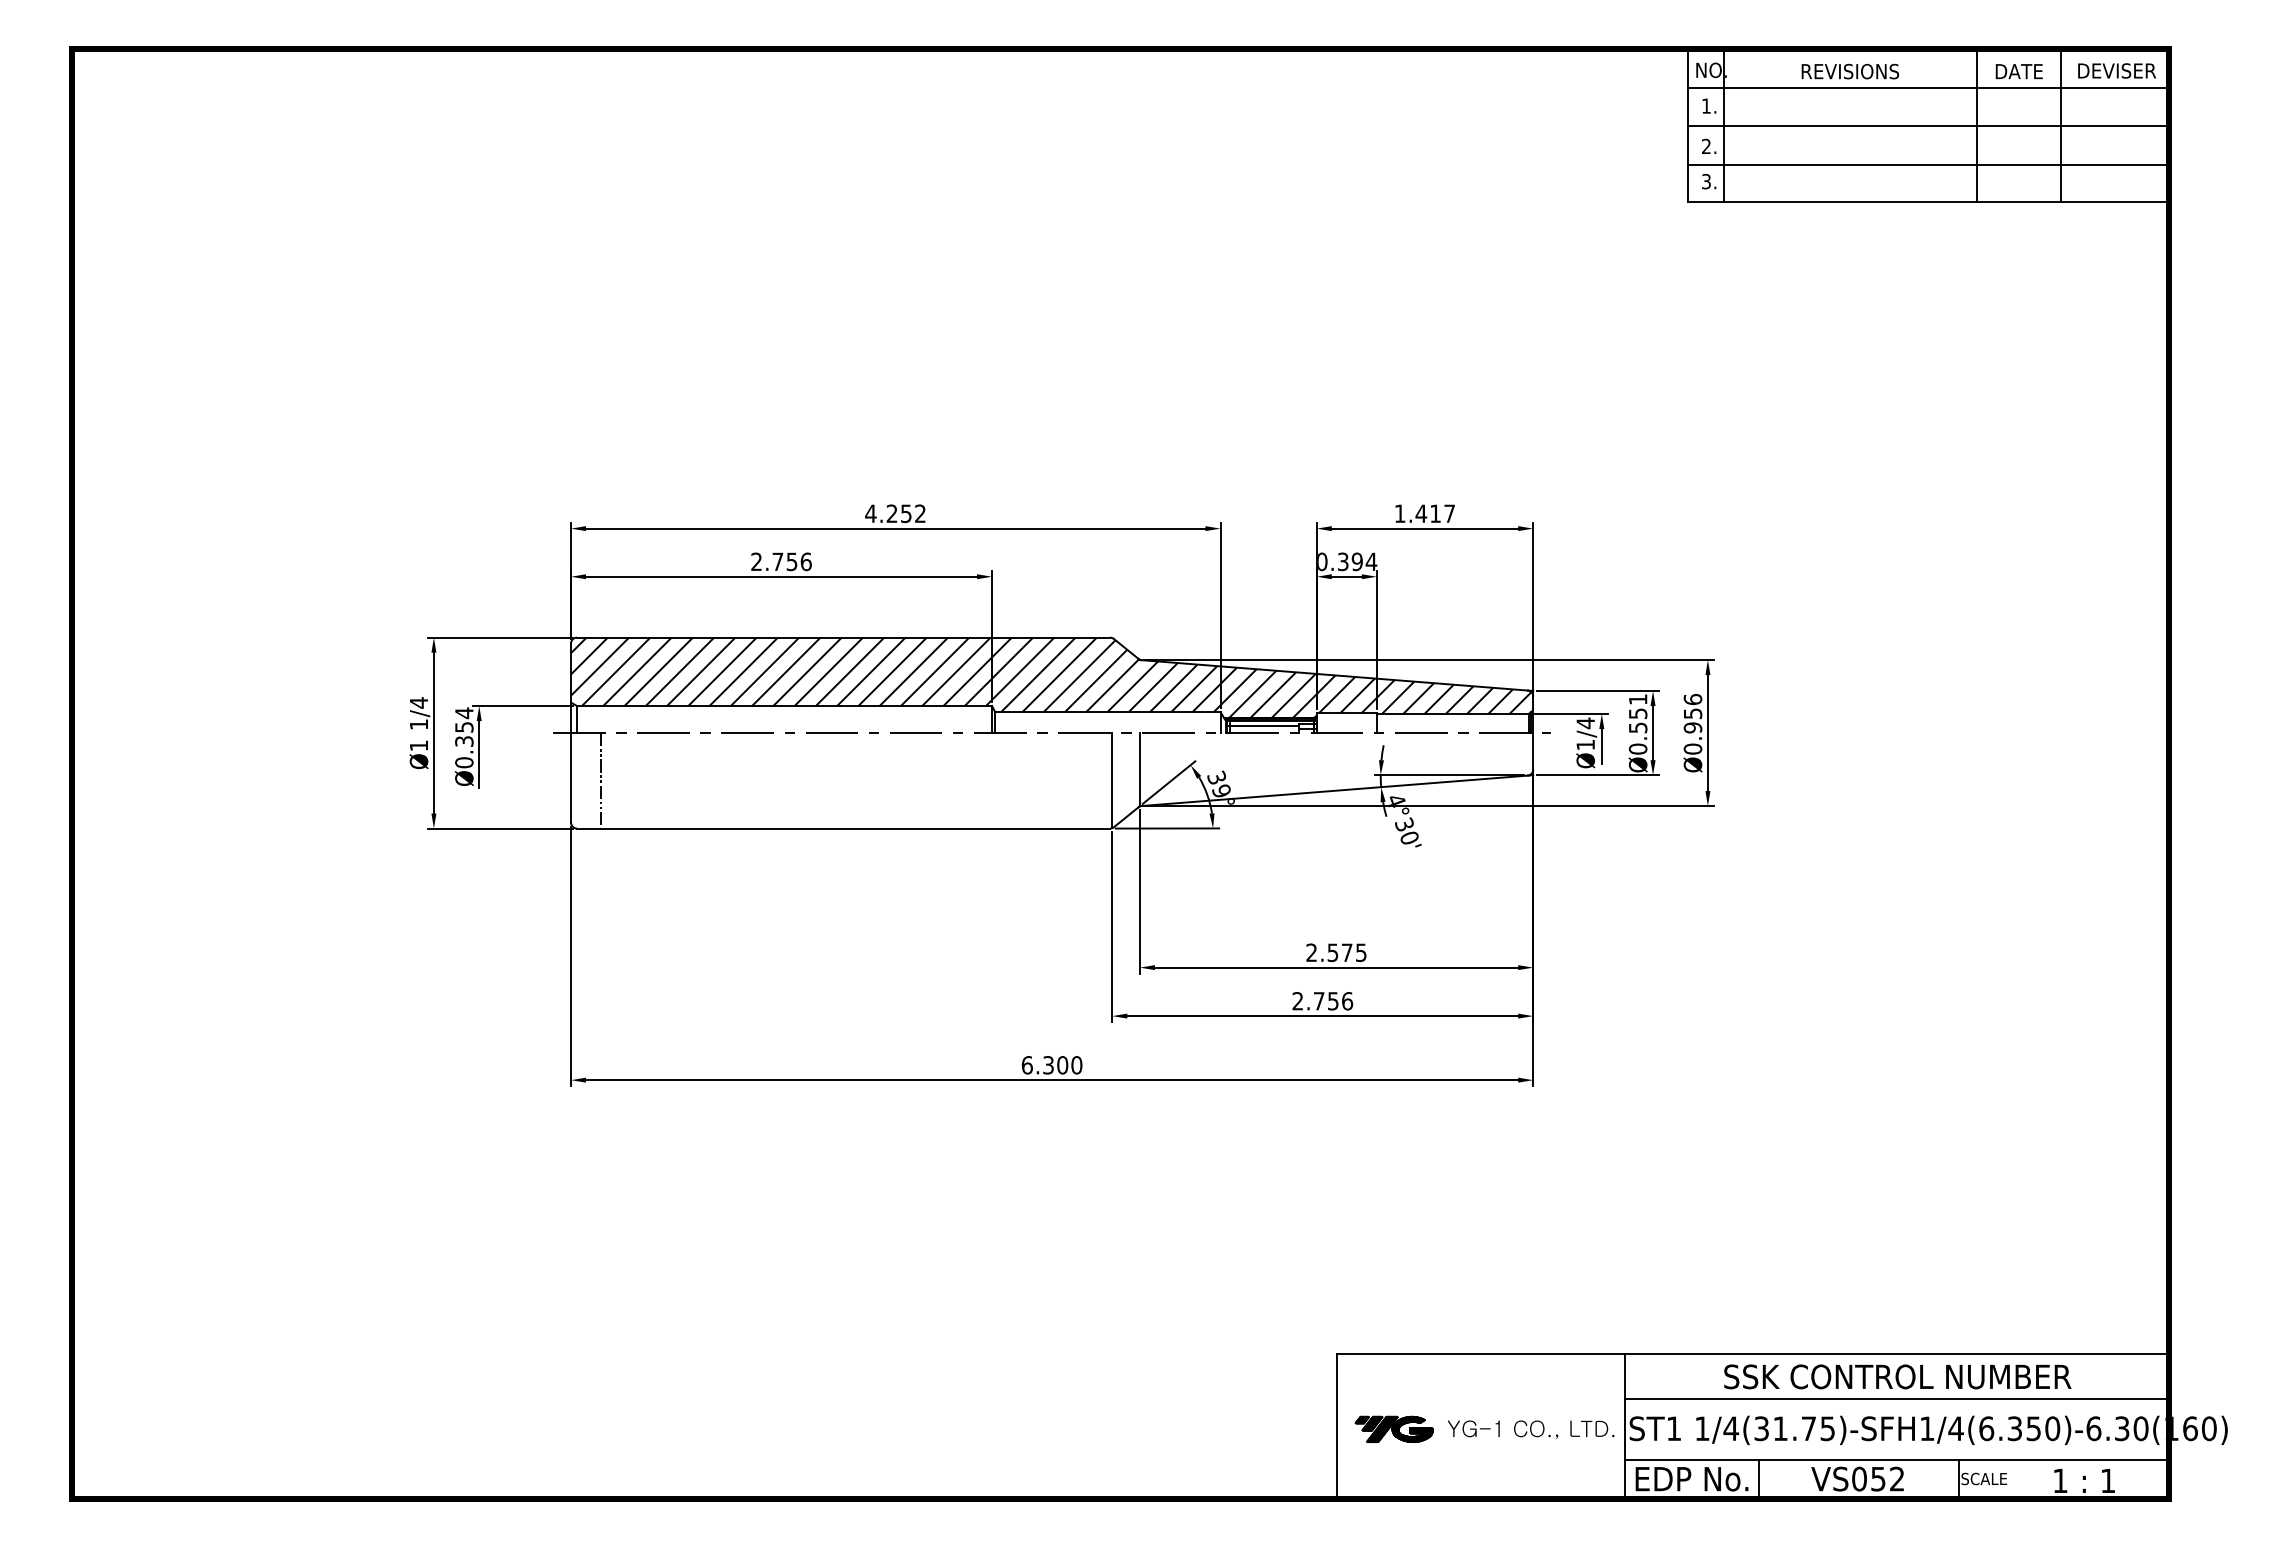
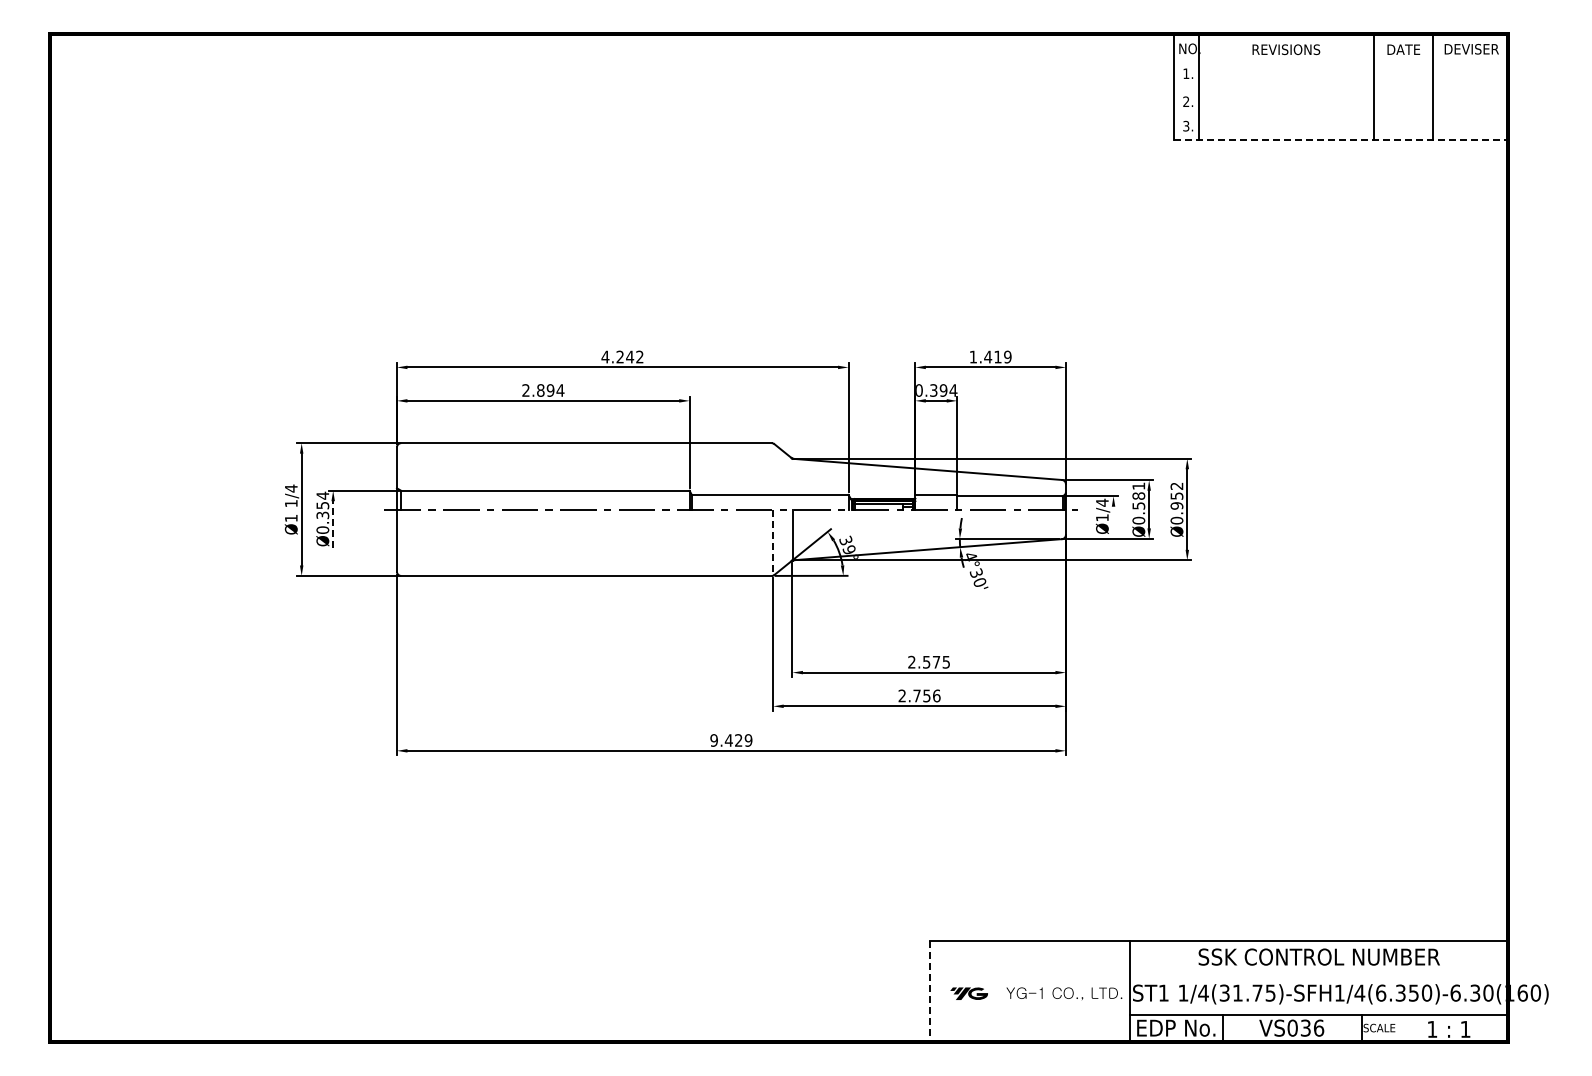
line: (1928, 87) -> (1340, 60), removed
line: (1928, 125) -> (1340, 87), removed
line: (1928, 164) -> (1340, 114), removed
line: (1929, 202) -> (1341, 140), solid -> dashed
text: (906, 512) -> (630, 356), 4.252 -> 4.242
text: (1449, 512) -> (1007, 356), 1.417 -> 1.419
text: (791, 561) -> (550, 390), 2.756 -> 2.894
hatch: (1050, 678) -> (730, 471), removed
text: (1692, 698) -> (1176, 485), Ø0.956 -> Ø0.952
text: (1637, 712) -> (1138, 495), Ø0.551 -> Ø0.581
line: (1601, 745) -> (1113, 518), removed
line: (479, 753) -> (333, 523), solid -> dashed
line: (600, 780) -> (417, 542), removed
line: (1112, 781) -> (773, 543), solid -> dashed
text: (1052, 1065) -> (731, 740), 6.300 -> 9.429
line: (1896, 1399) -> (1318, 972), removed
line: (1337, 1427) -> (929, 992), solid -> dashed
part: (1393, 1429) -> (968, 993), size x0.7
text: (1887, 1478) -> (1312, 1027), VS052 -> VS036

